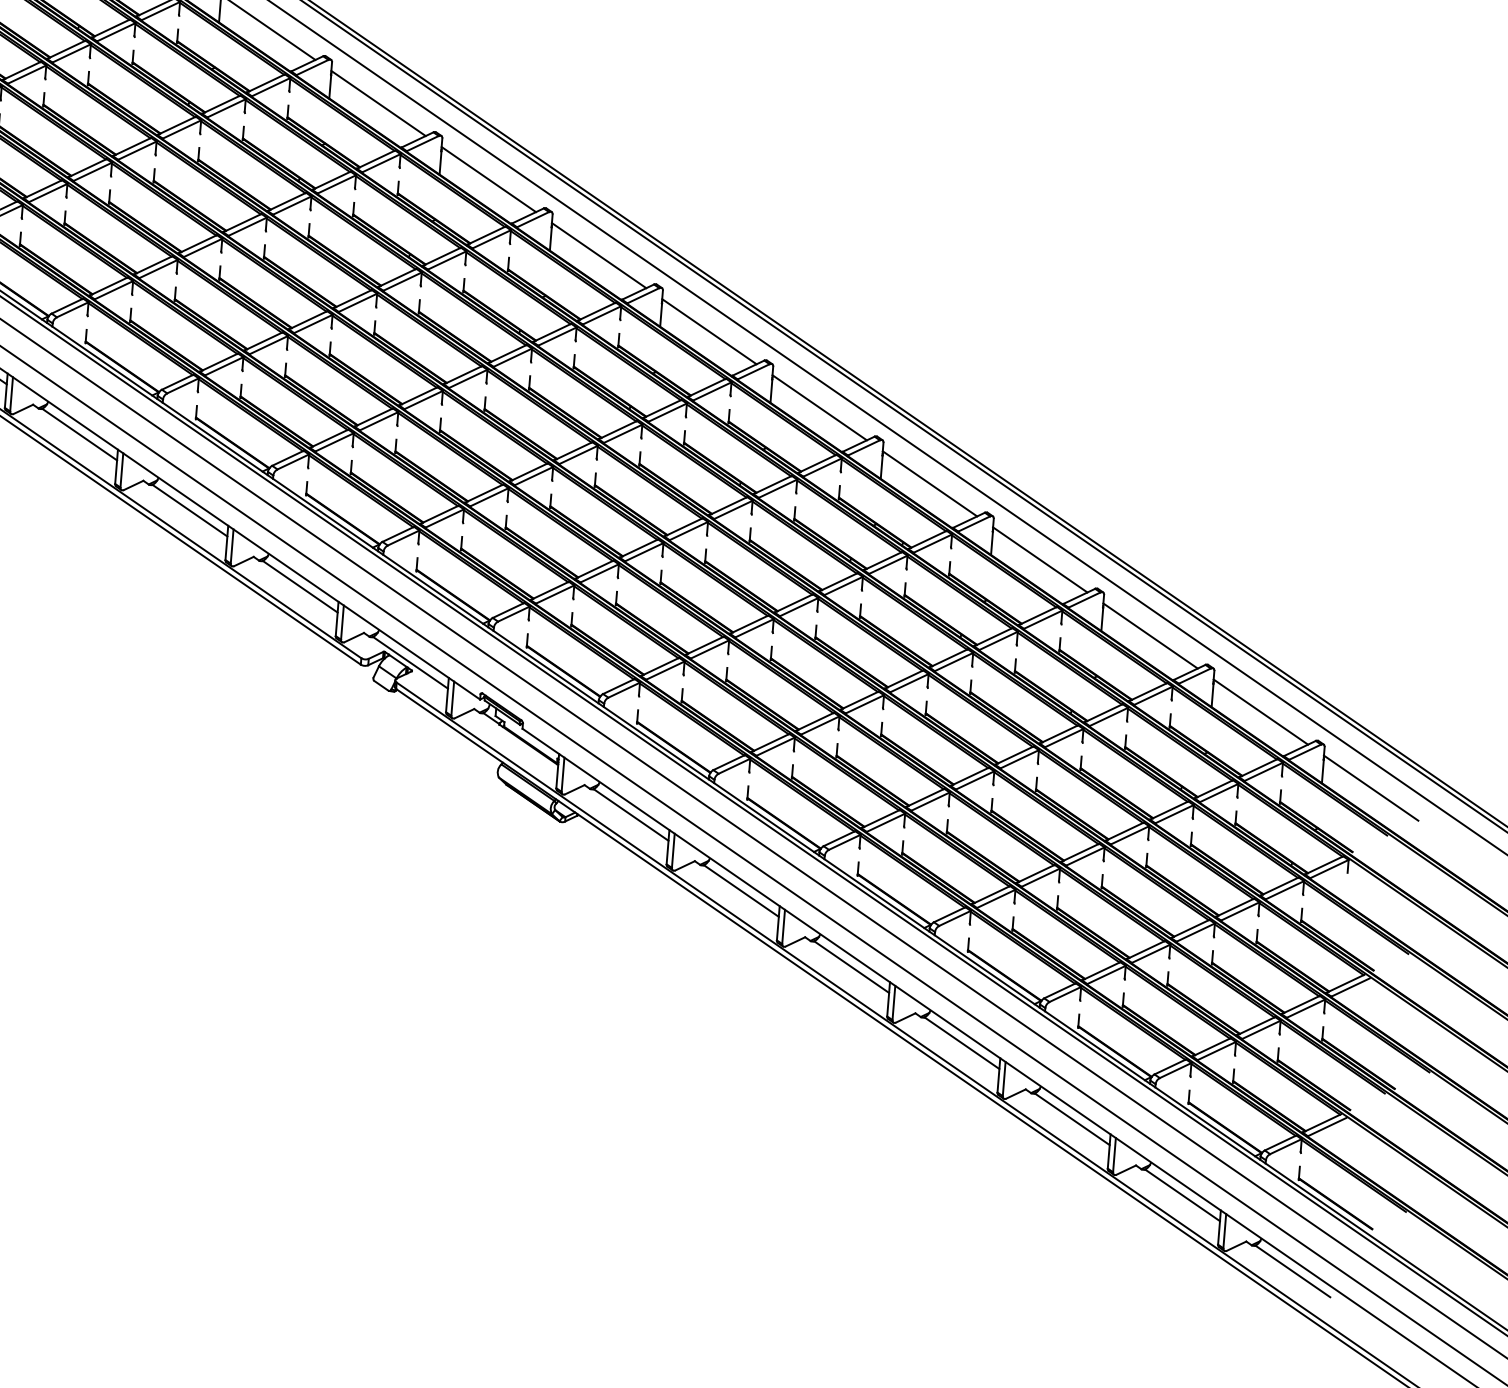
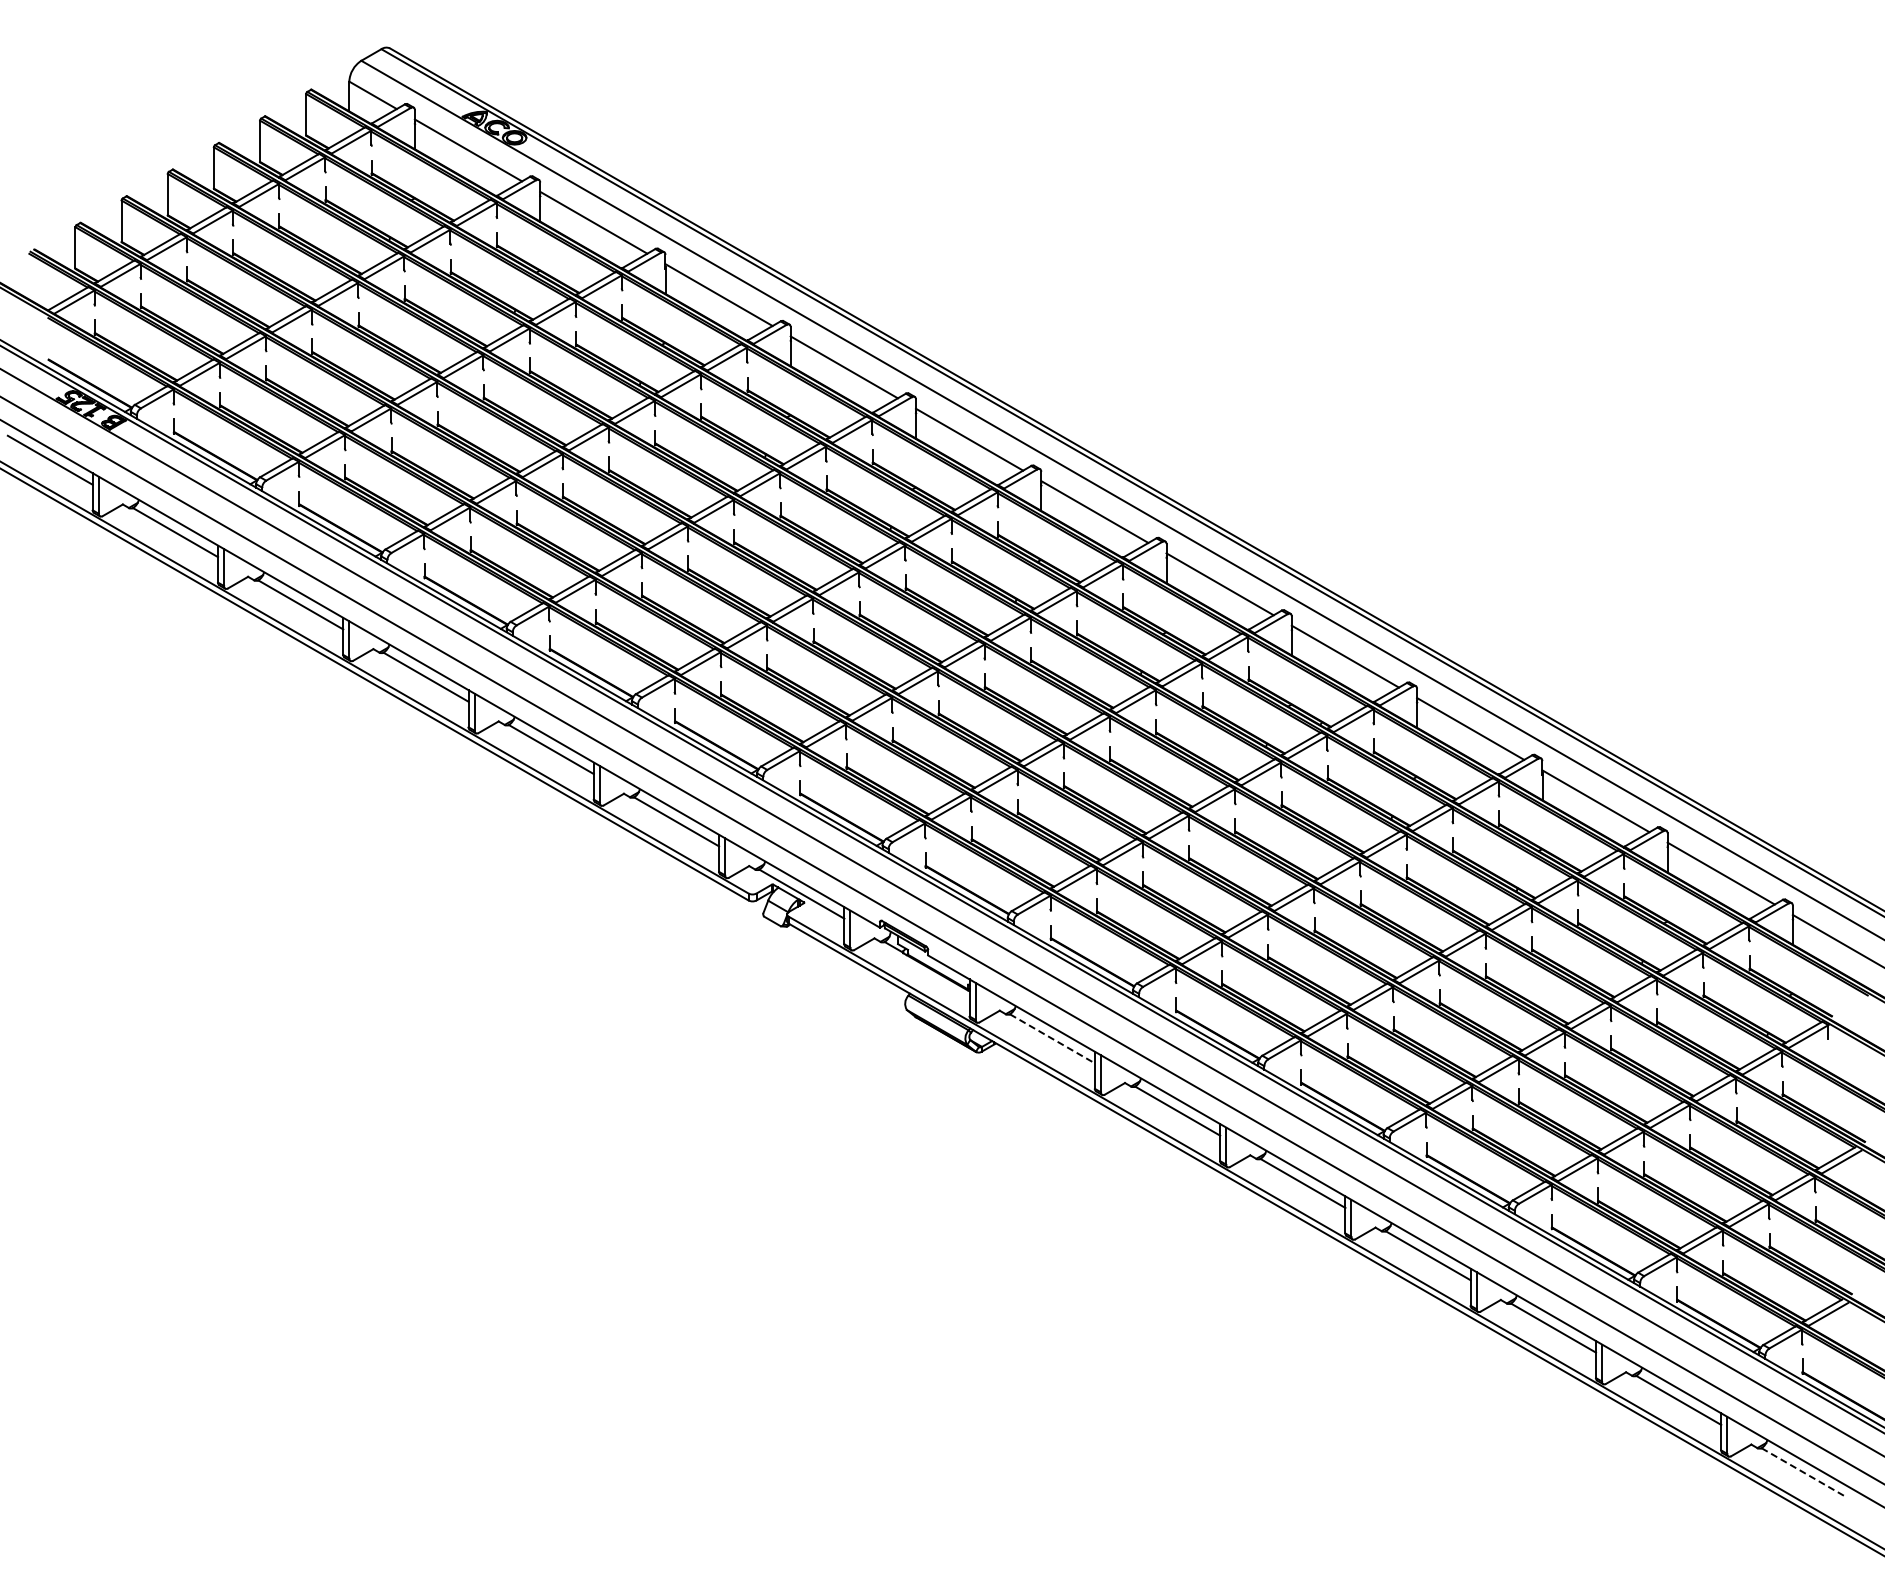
line: (631, 815) -> (1052, 1039), solid -> dashed
line: (1293, 1271) -> (1804, 1472), solid -> dashed

